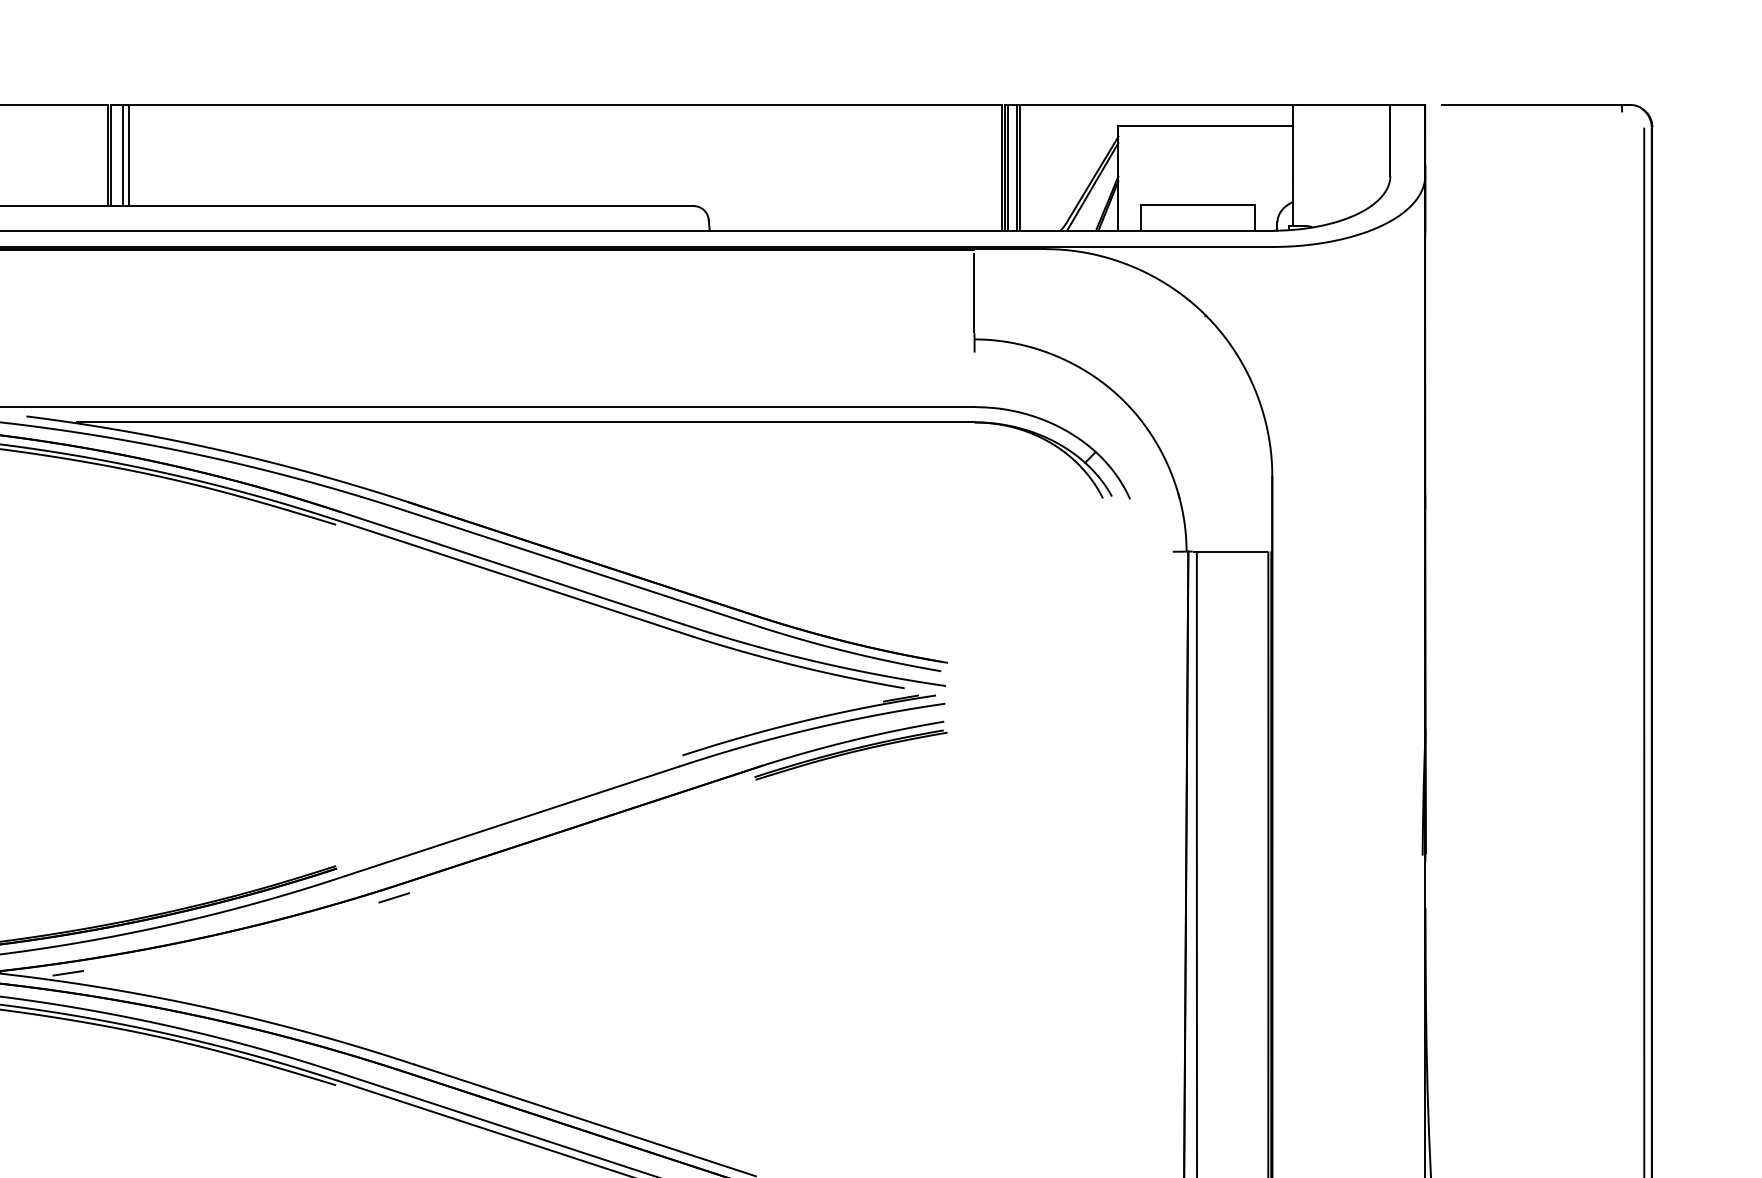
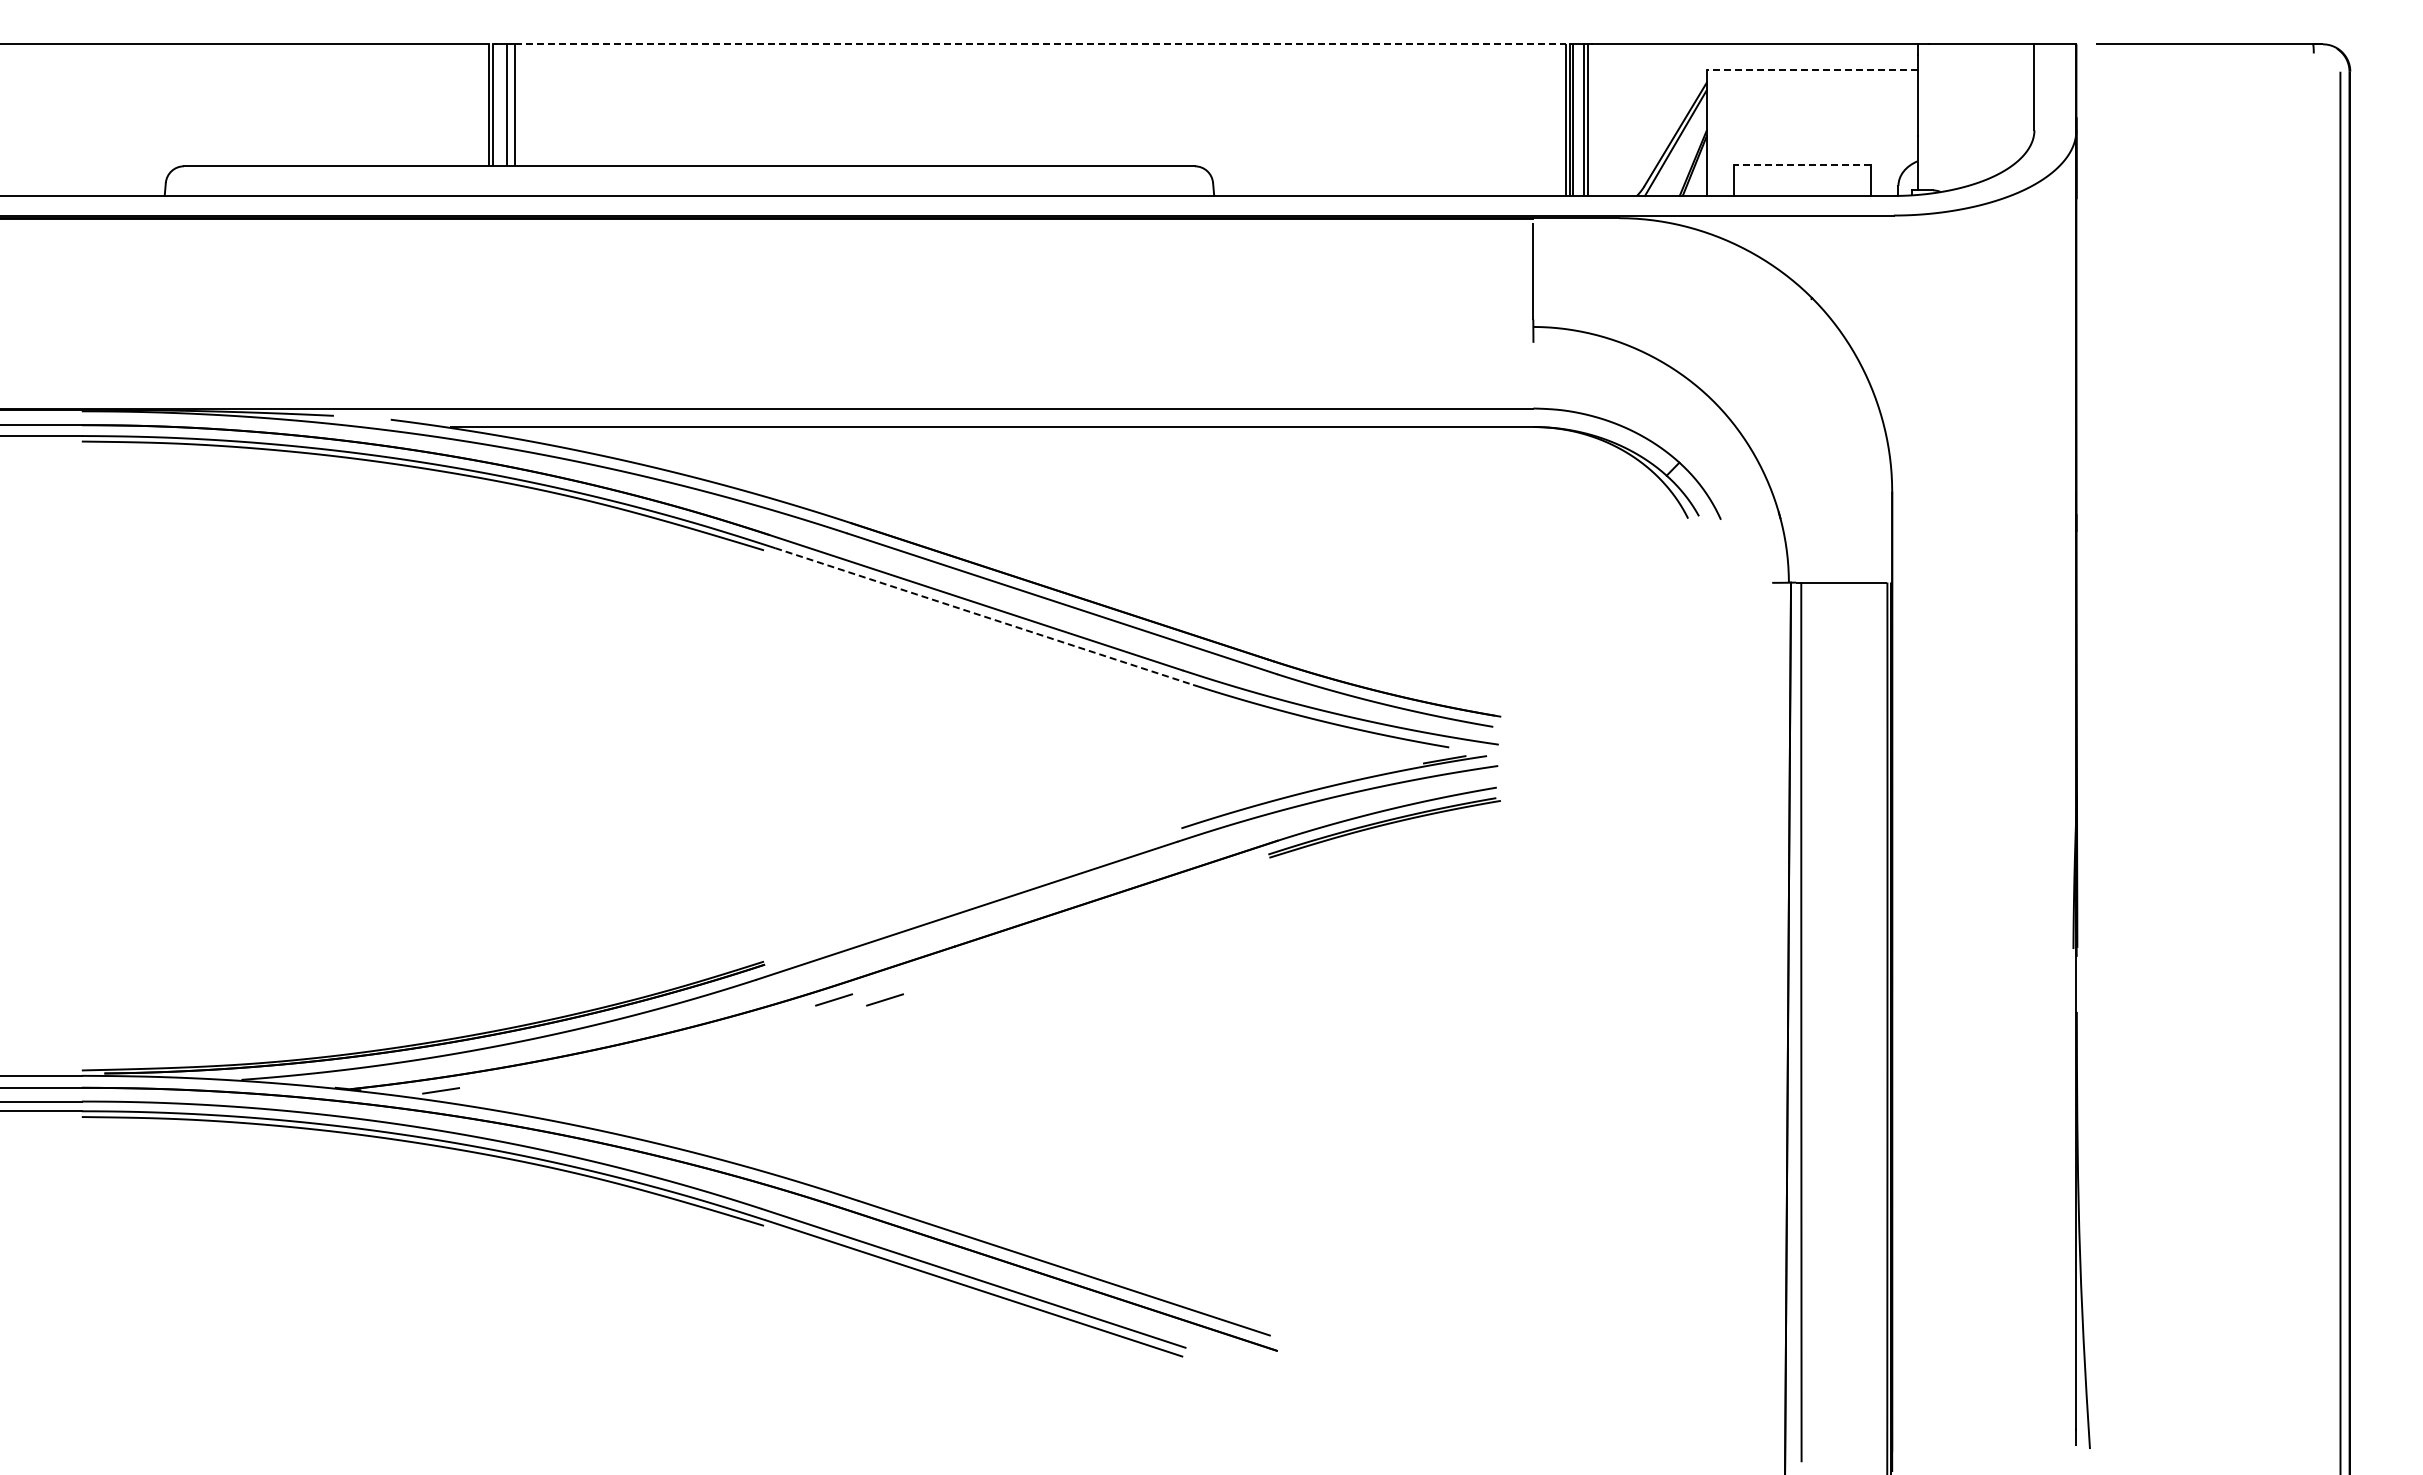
line: (565, 105) -> (1040, 44), solid -> dashed
line: (1205, 125) -> (1811, 69), solid -> dashed
line: (1197, 204) -> (1802, 164), solid -> dashed
line: (519, 579) -> (984, 616), solid -> dashed
line: (436, 897) -> (884, 999), added

